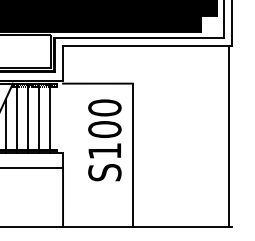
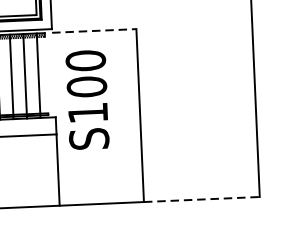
line: (97, 83) -> (93, 30), solid -> dashed
text: (104, 140) -> (87, 100), moved
line: (182, 226) -> (204, 199), solid -> dashed

